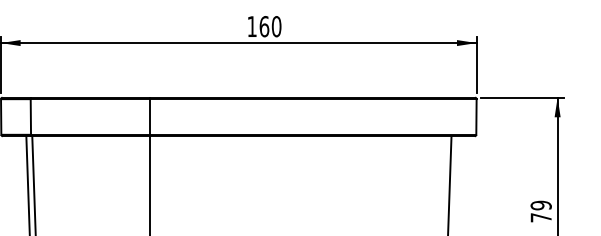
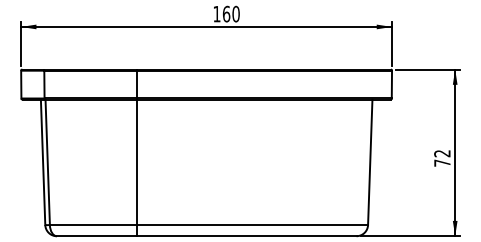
text: (541, 205) -> (442, 153), 79 -> 72

